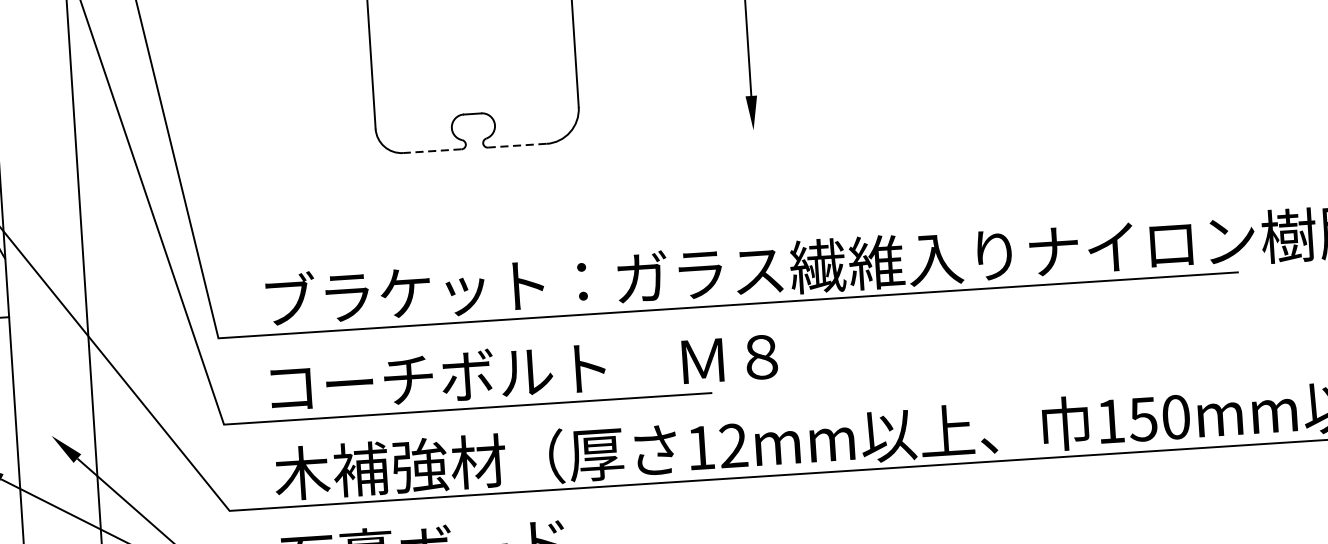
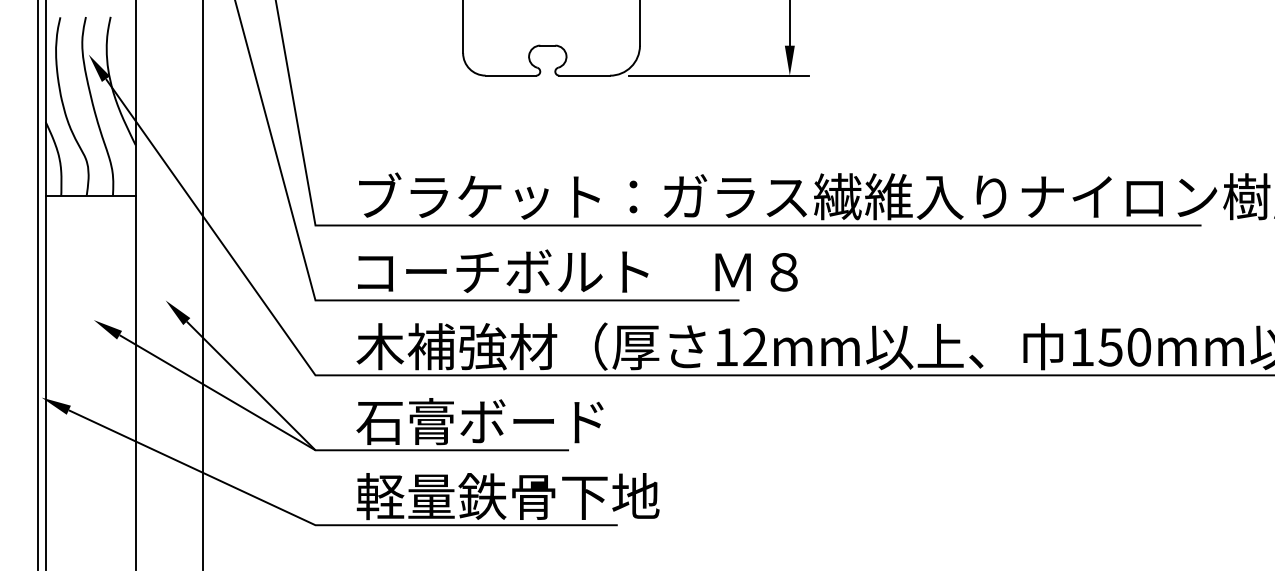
line: (671, 135) -> (718, 75), added
line: (517, 145) -> (584, 75), dashed -> solid
line: (431, 151) -> (510, 75), dashed -> solid

